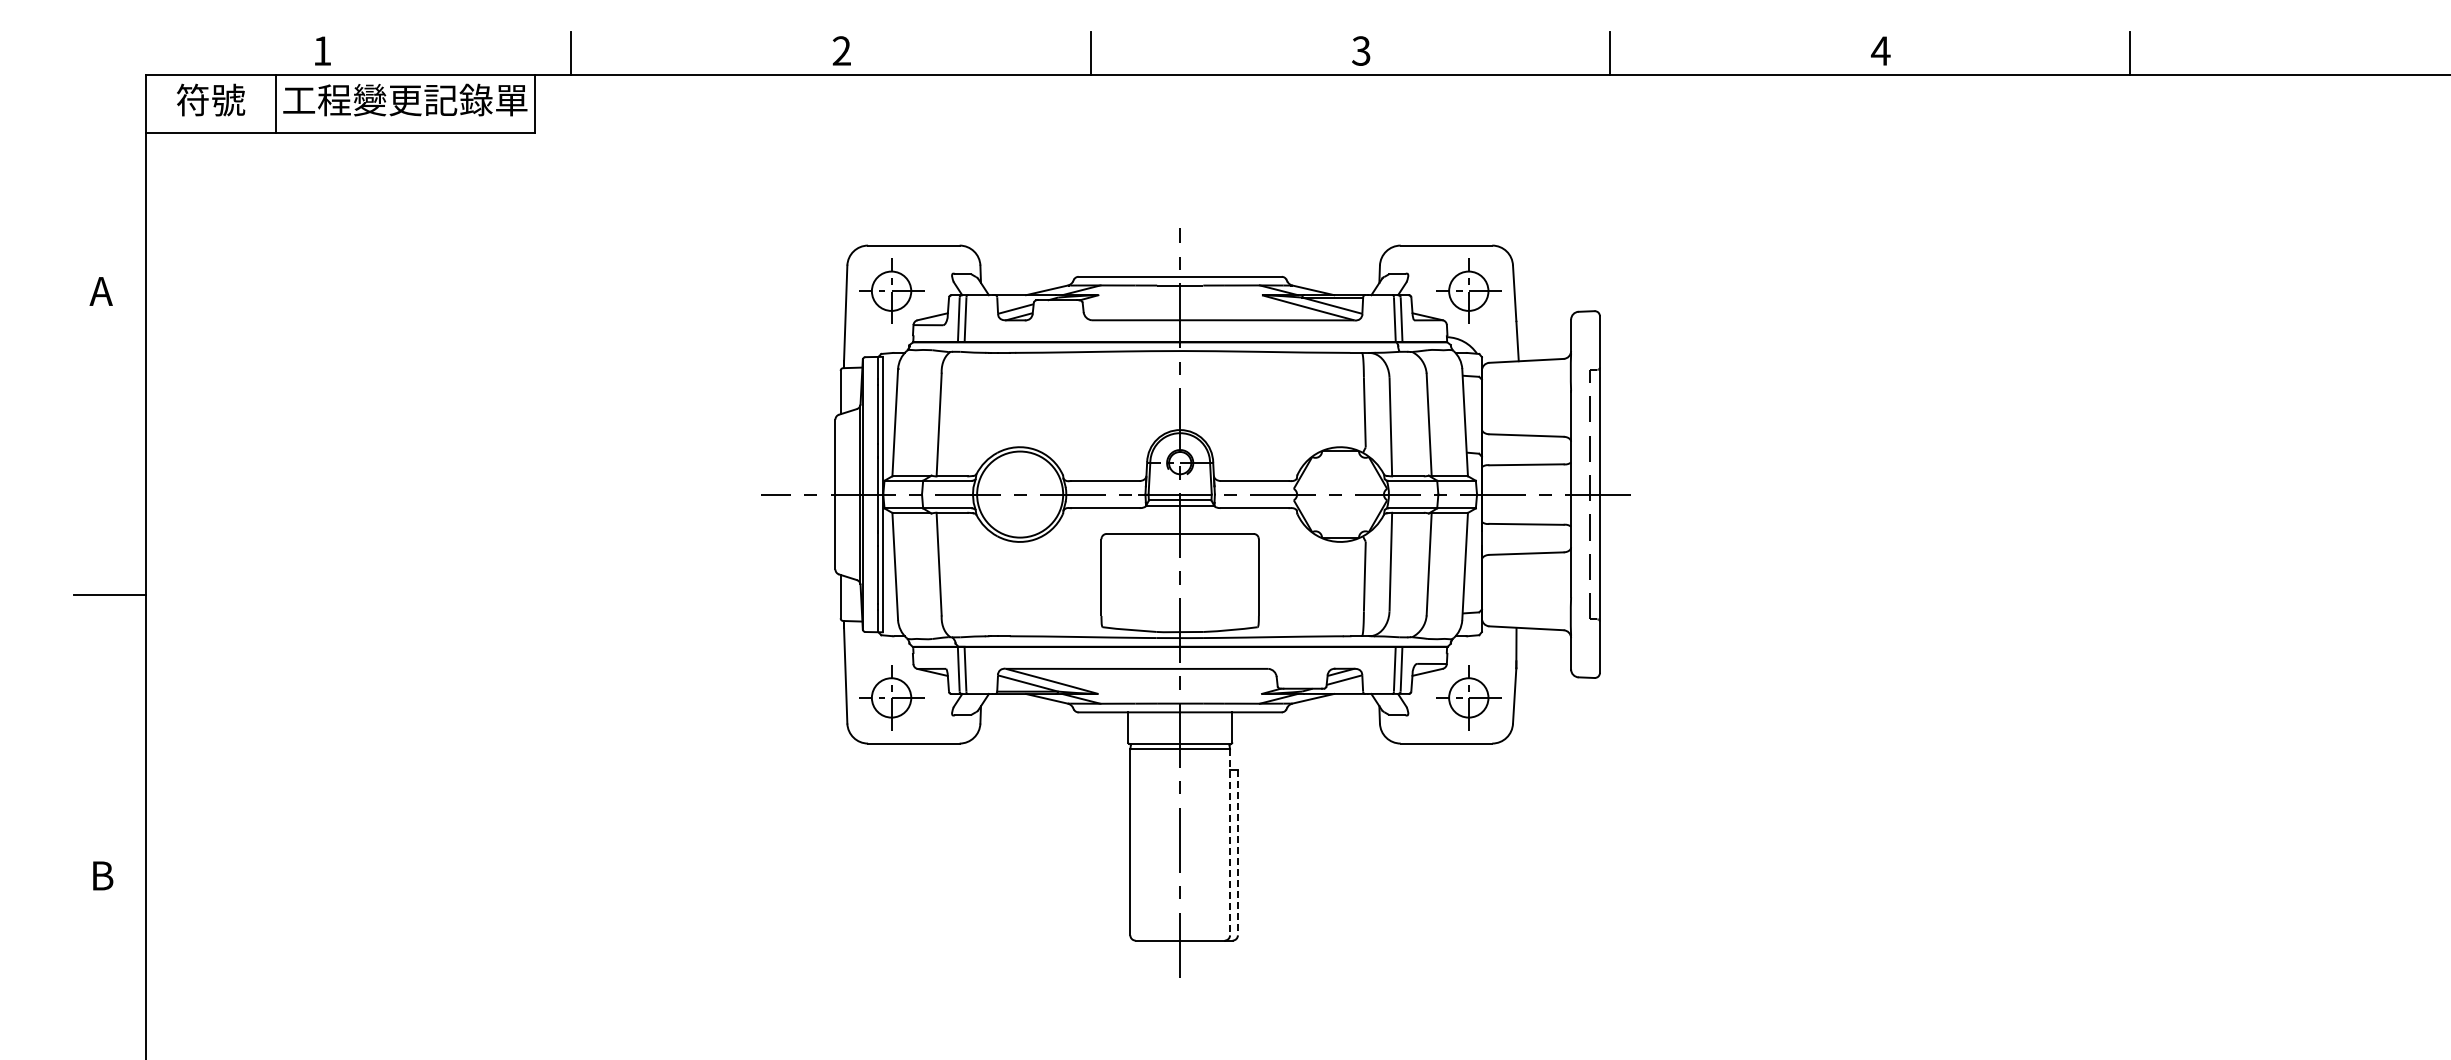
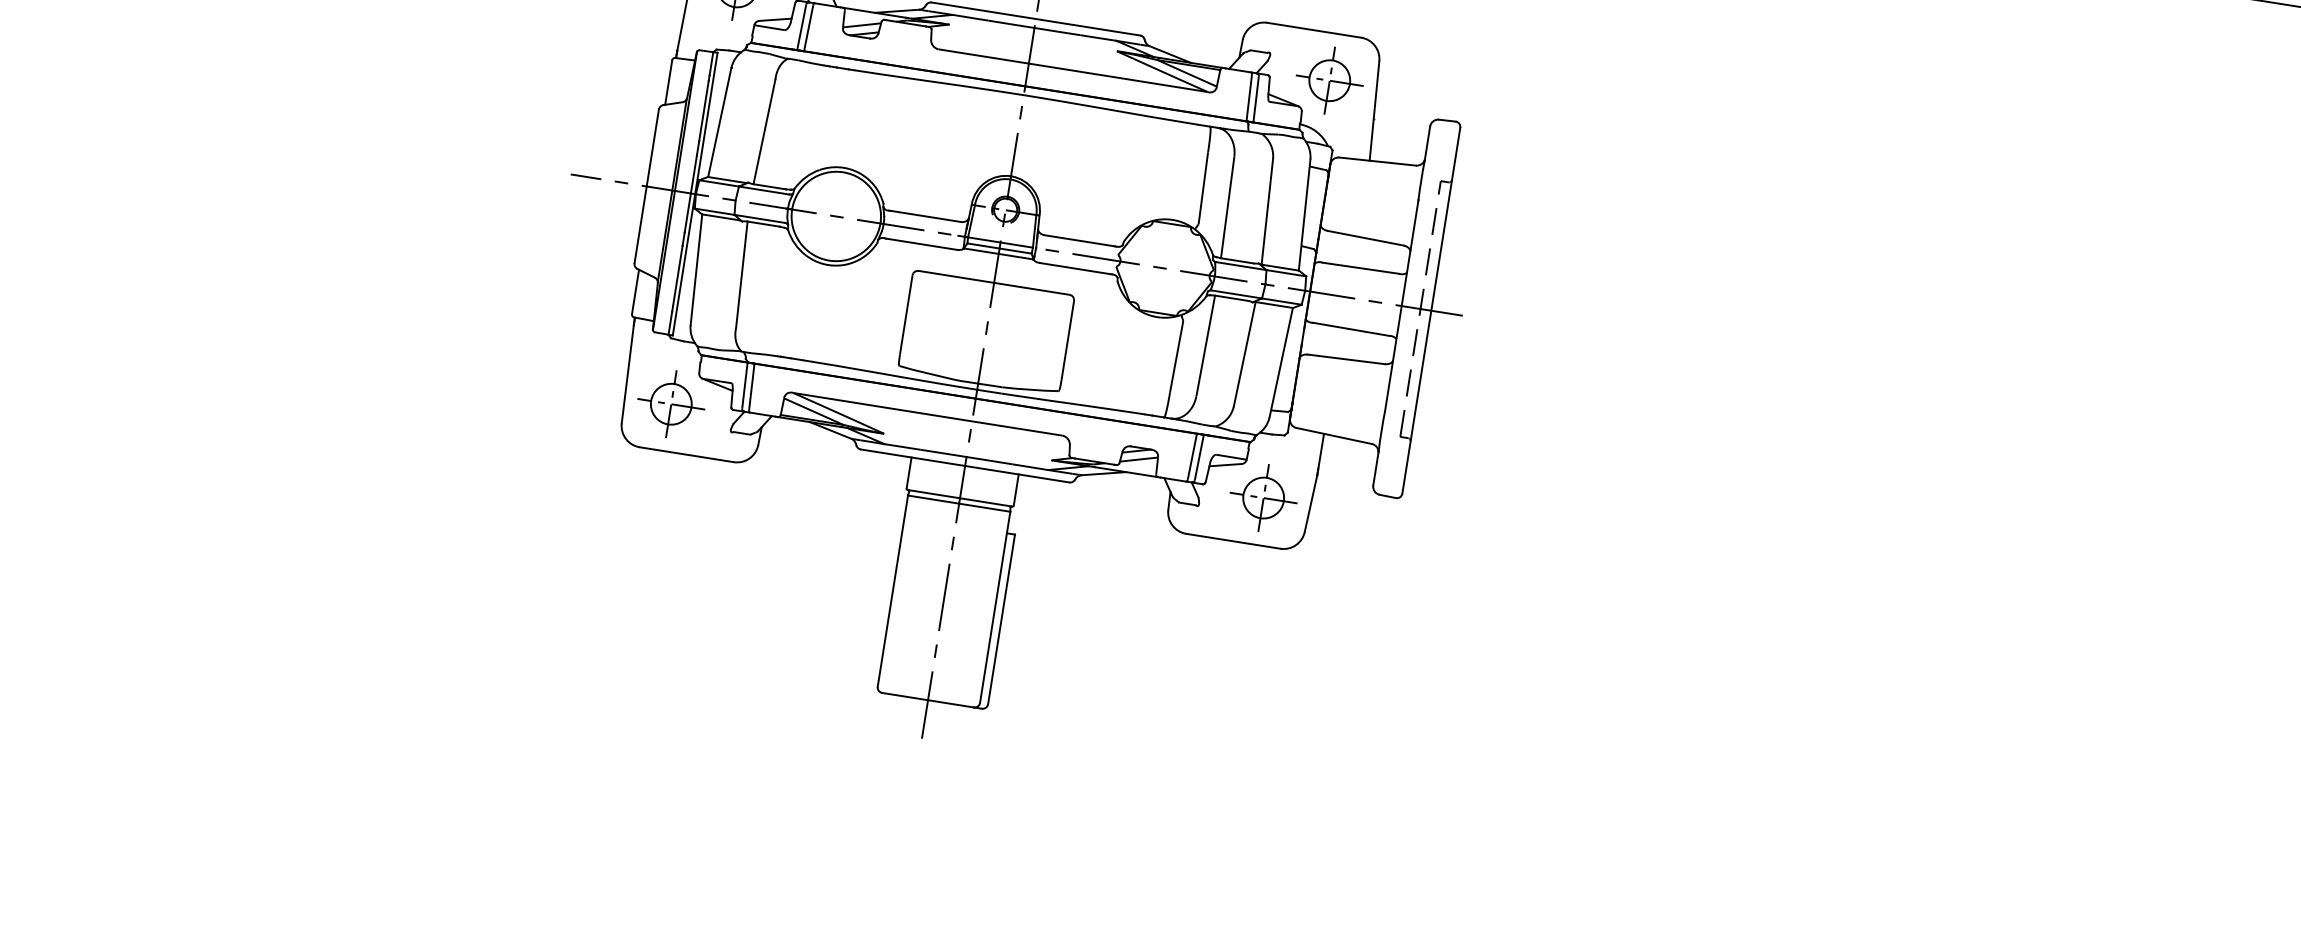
line: (1230, 842) -> (995, 607), dashed -> solid
line: (1237, 852) -> (1001, 619), dashed -> solid

